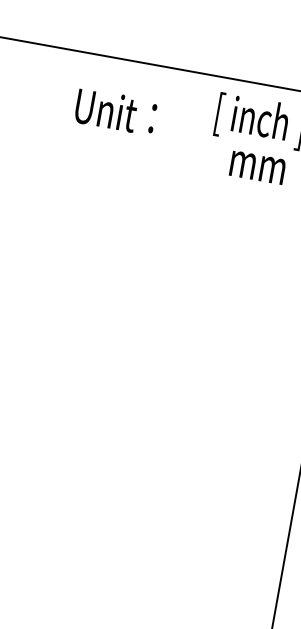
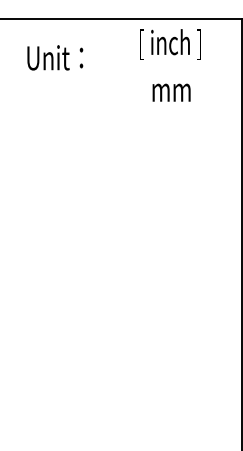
text: (116, 111) -> (55, 57), moved
text: (257, 167) -> (171, 92), moved

